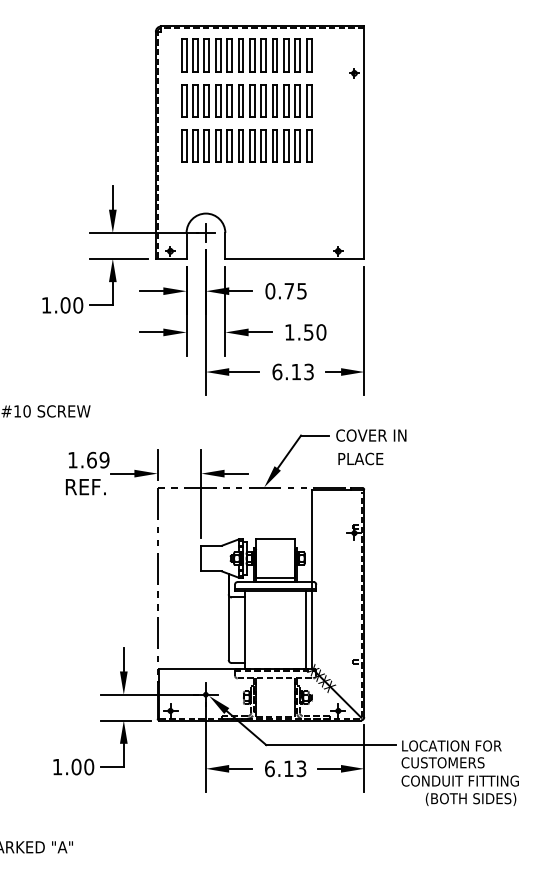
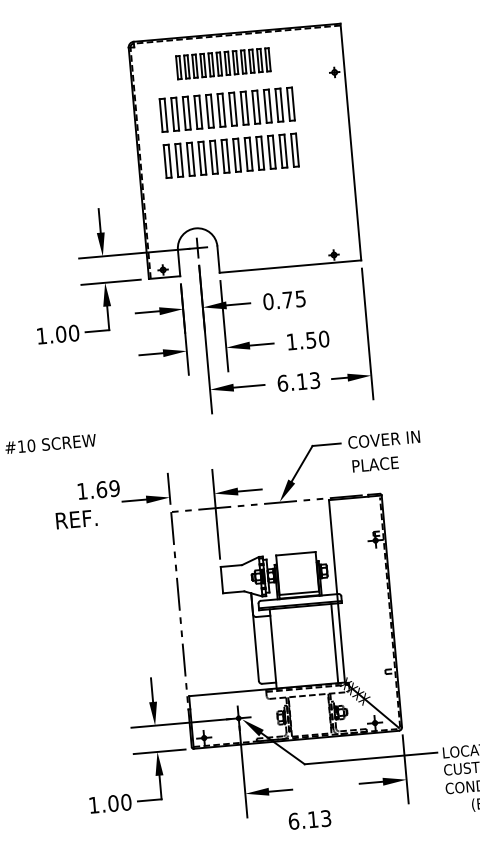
part: (246, 55) -> (223, 63), size x0.7
text: (85, 487) -> (76, 519), moved
text: (285, 768) -> (309, 819), moved

